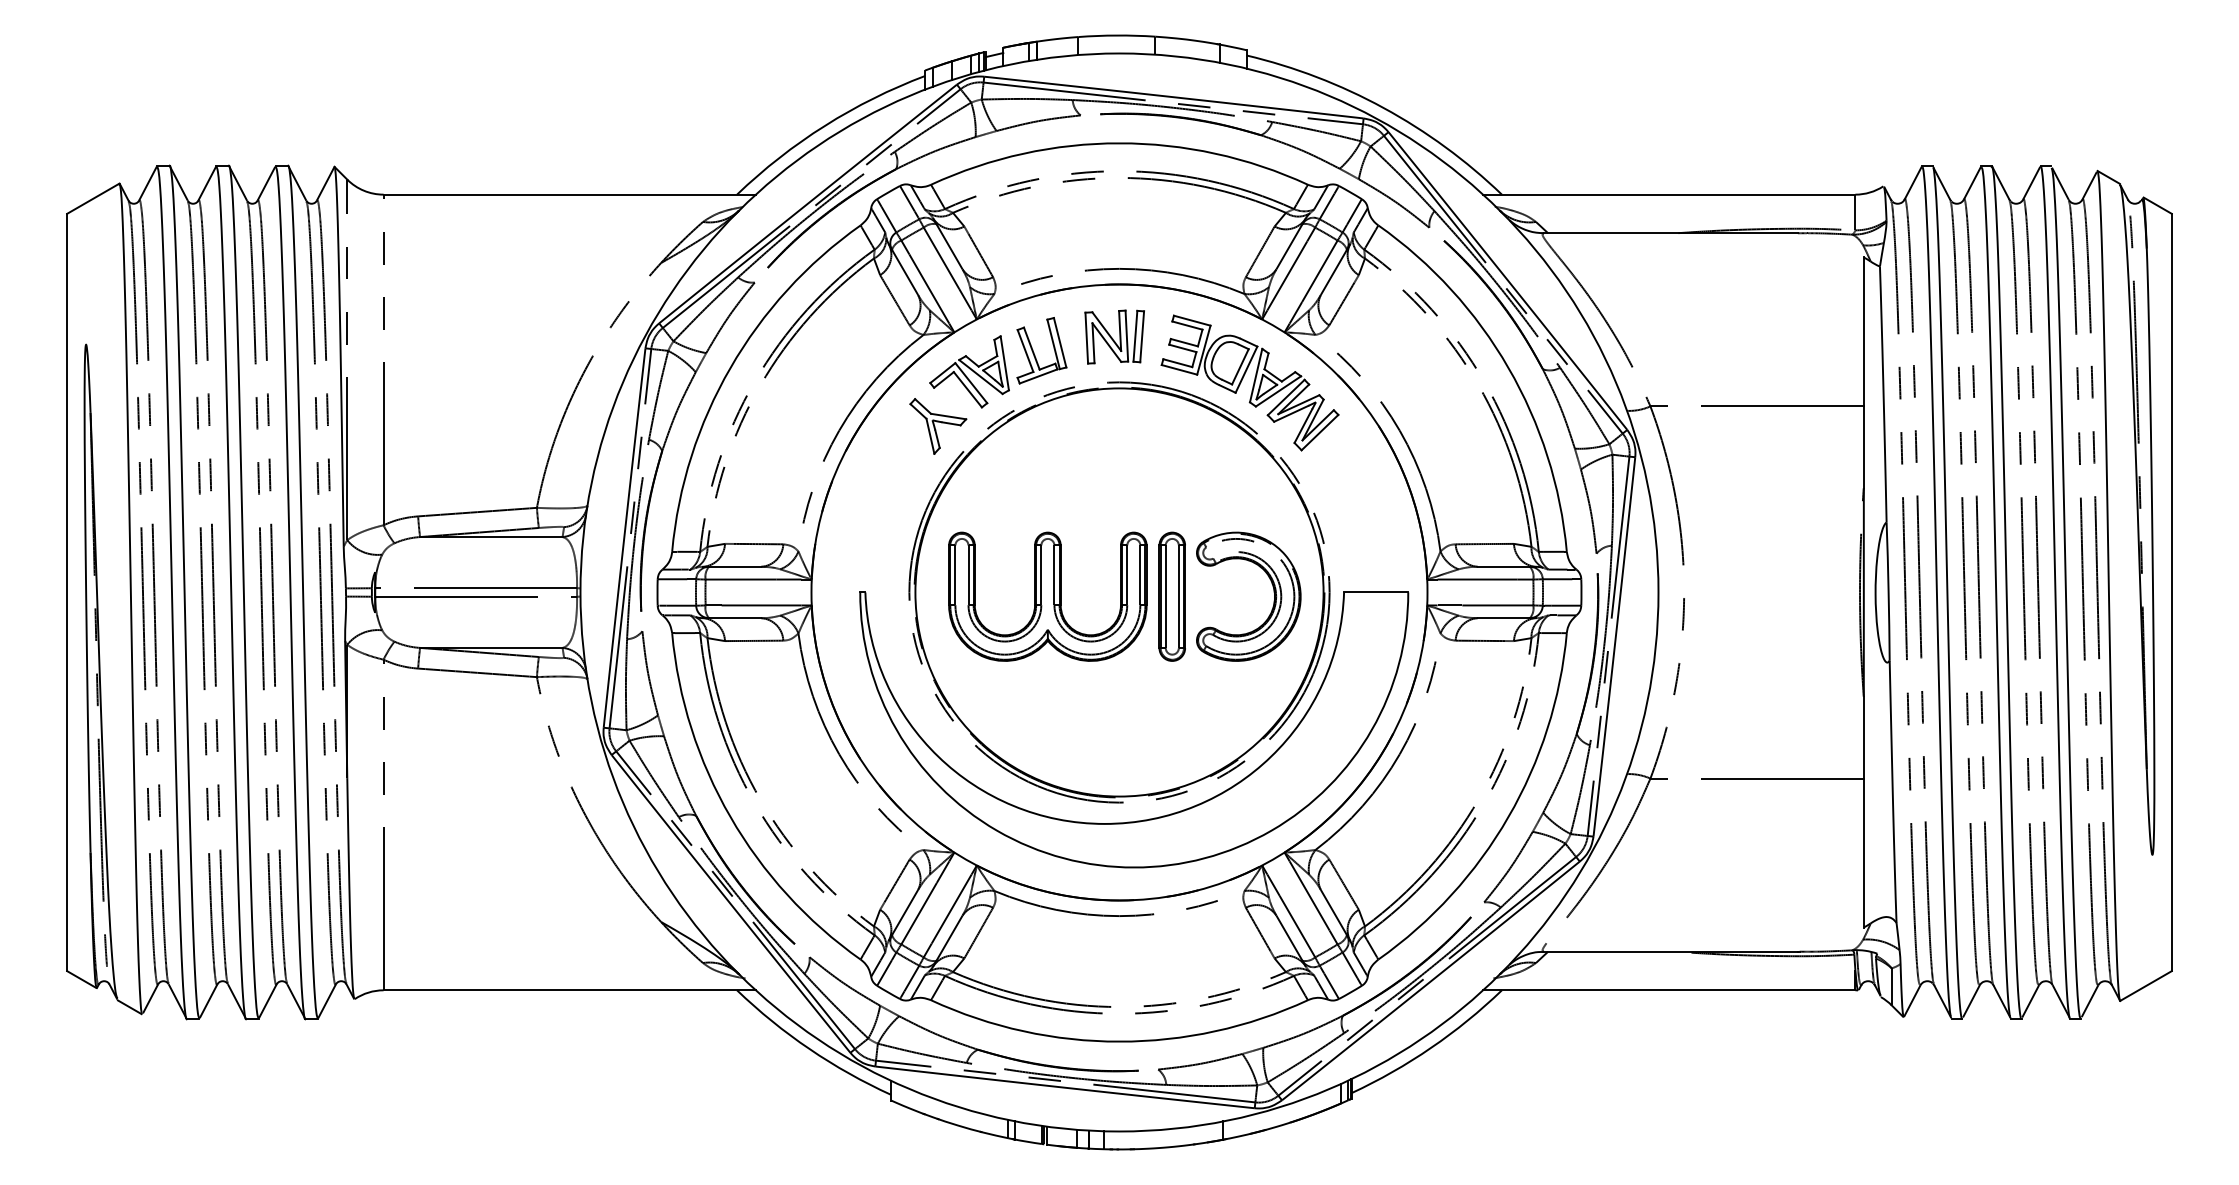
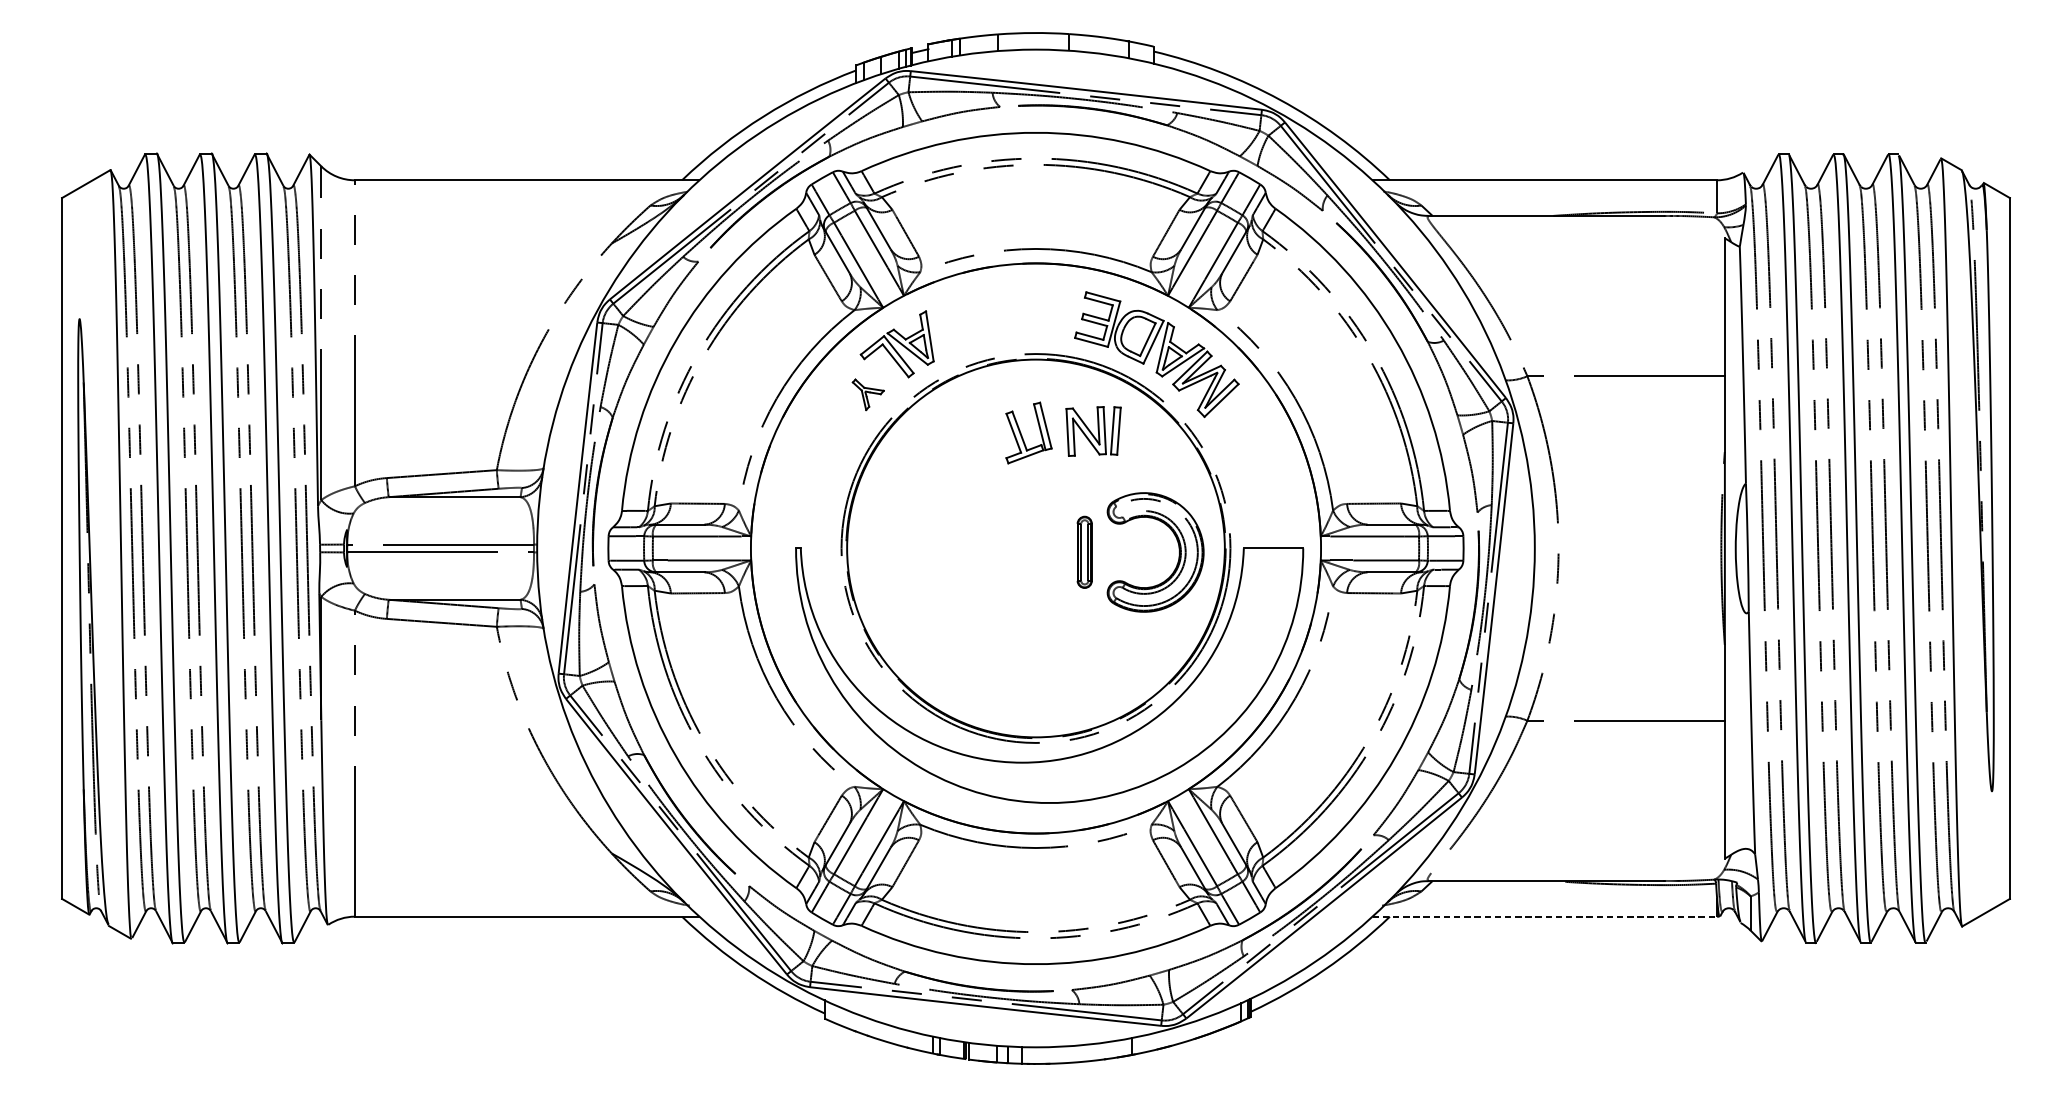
part: (1114, 336) -> (1093, 430), moved
part: (1034, 352) -> (1022, 434), moved
part: (938, 426) -> (868, 394), size x0.6
part: (1047, 596) -> (969, 552), removed
part: (1171, 596) -> (1084, 552), size x0.6
line: (1669, 990) -> (1545, 916), solid -> dashed

